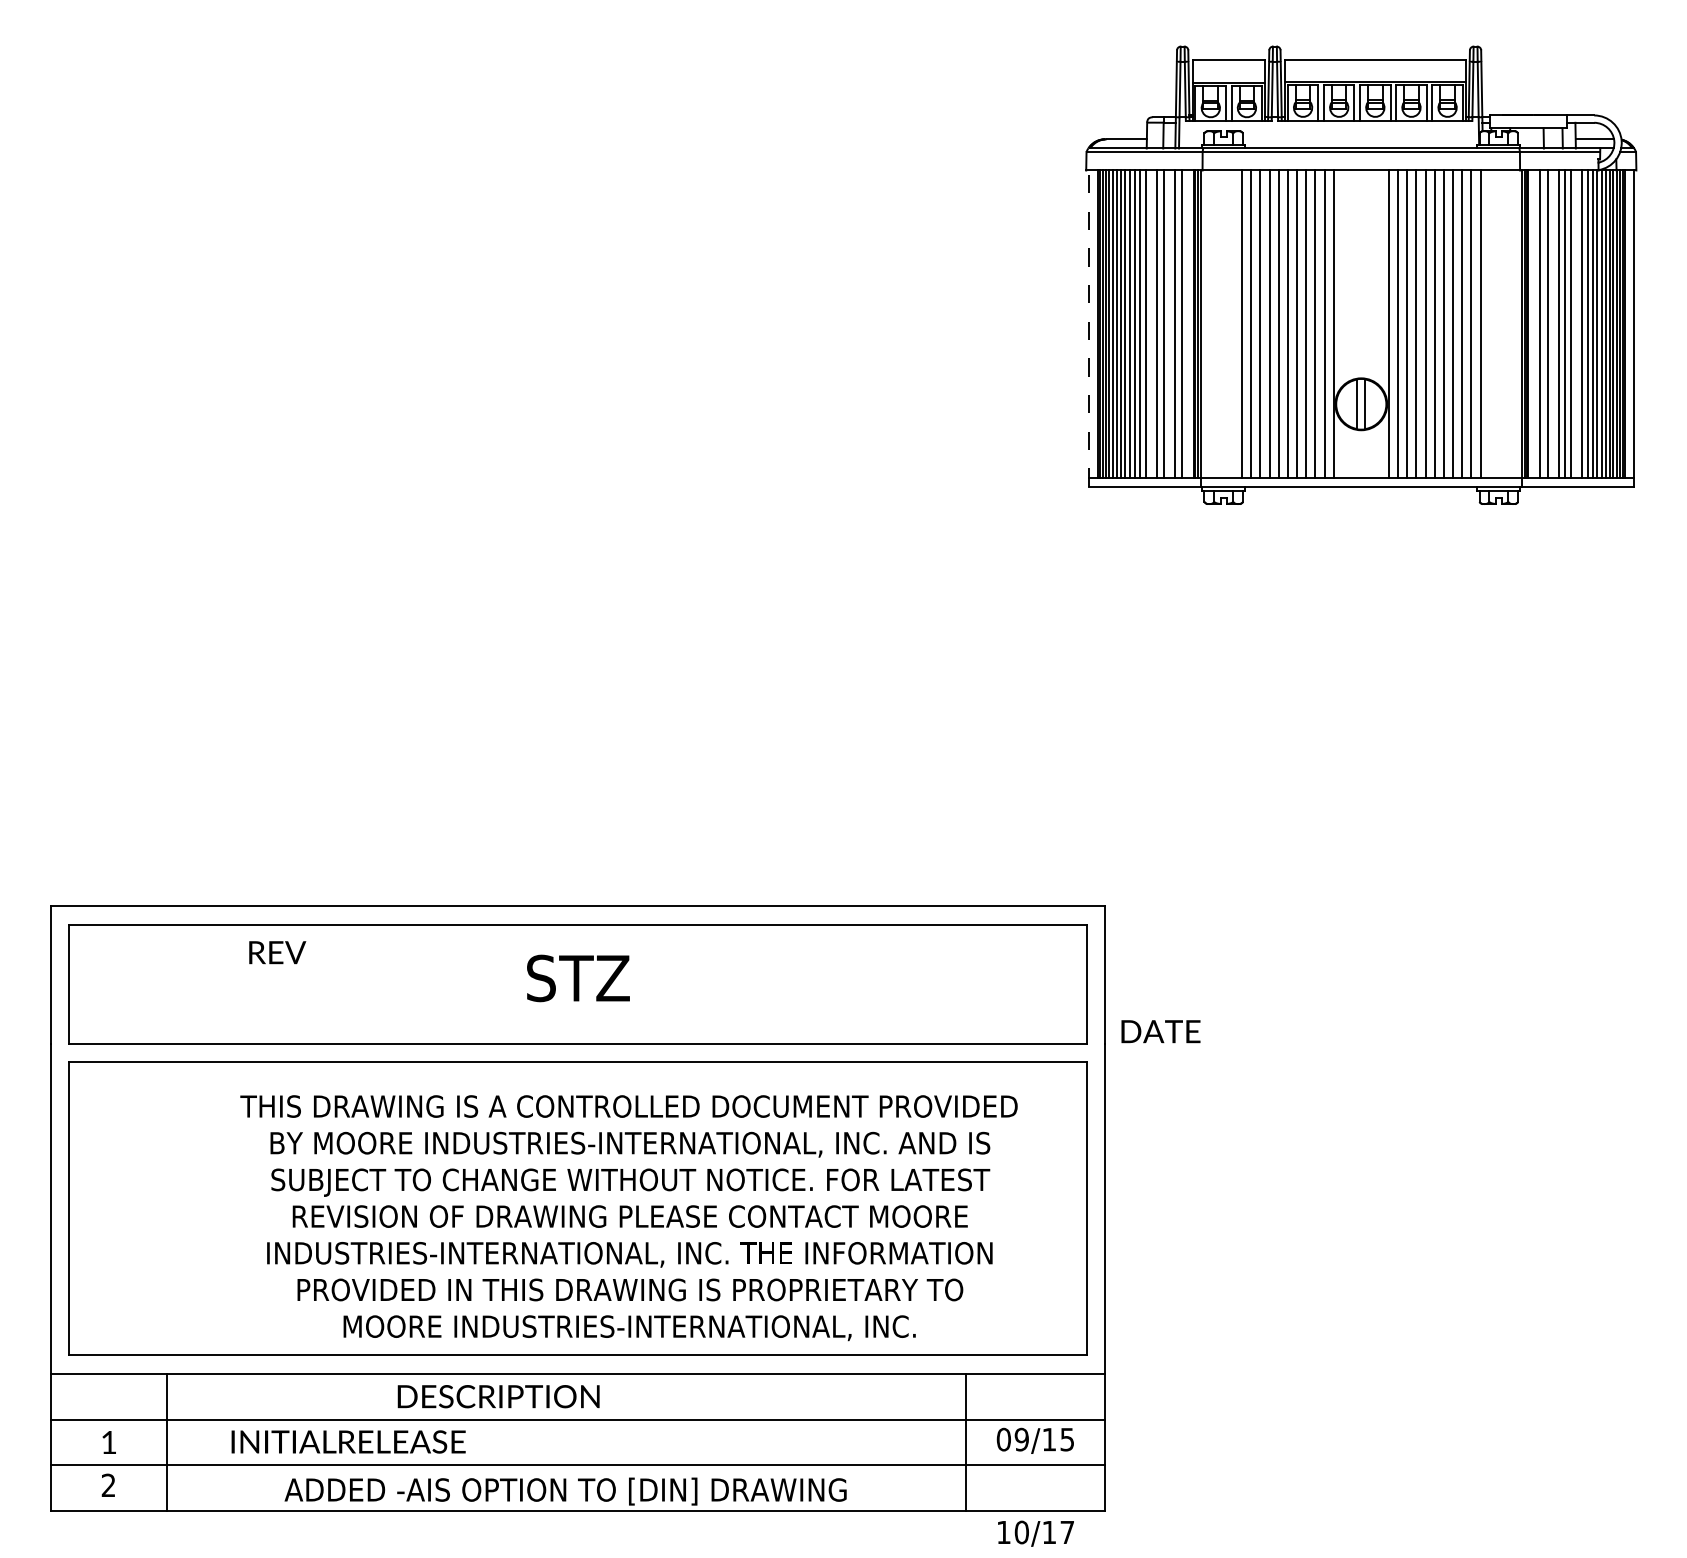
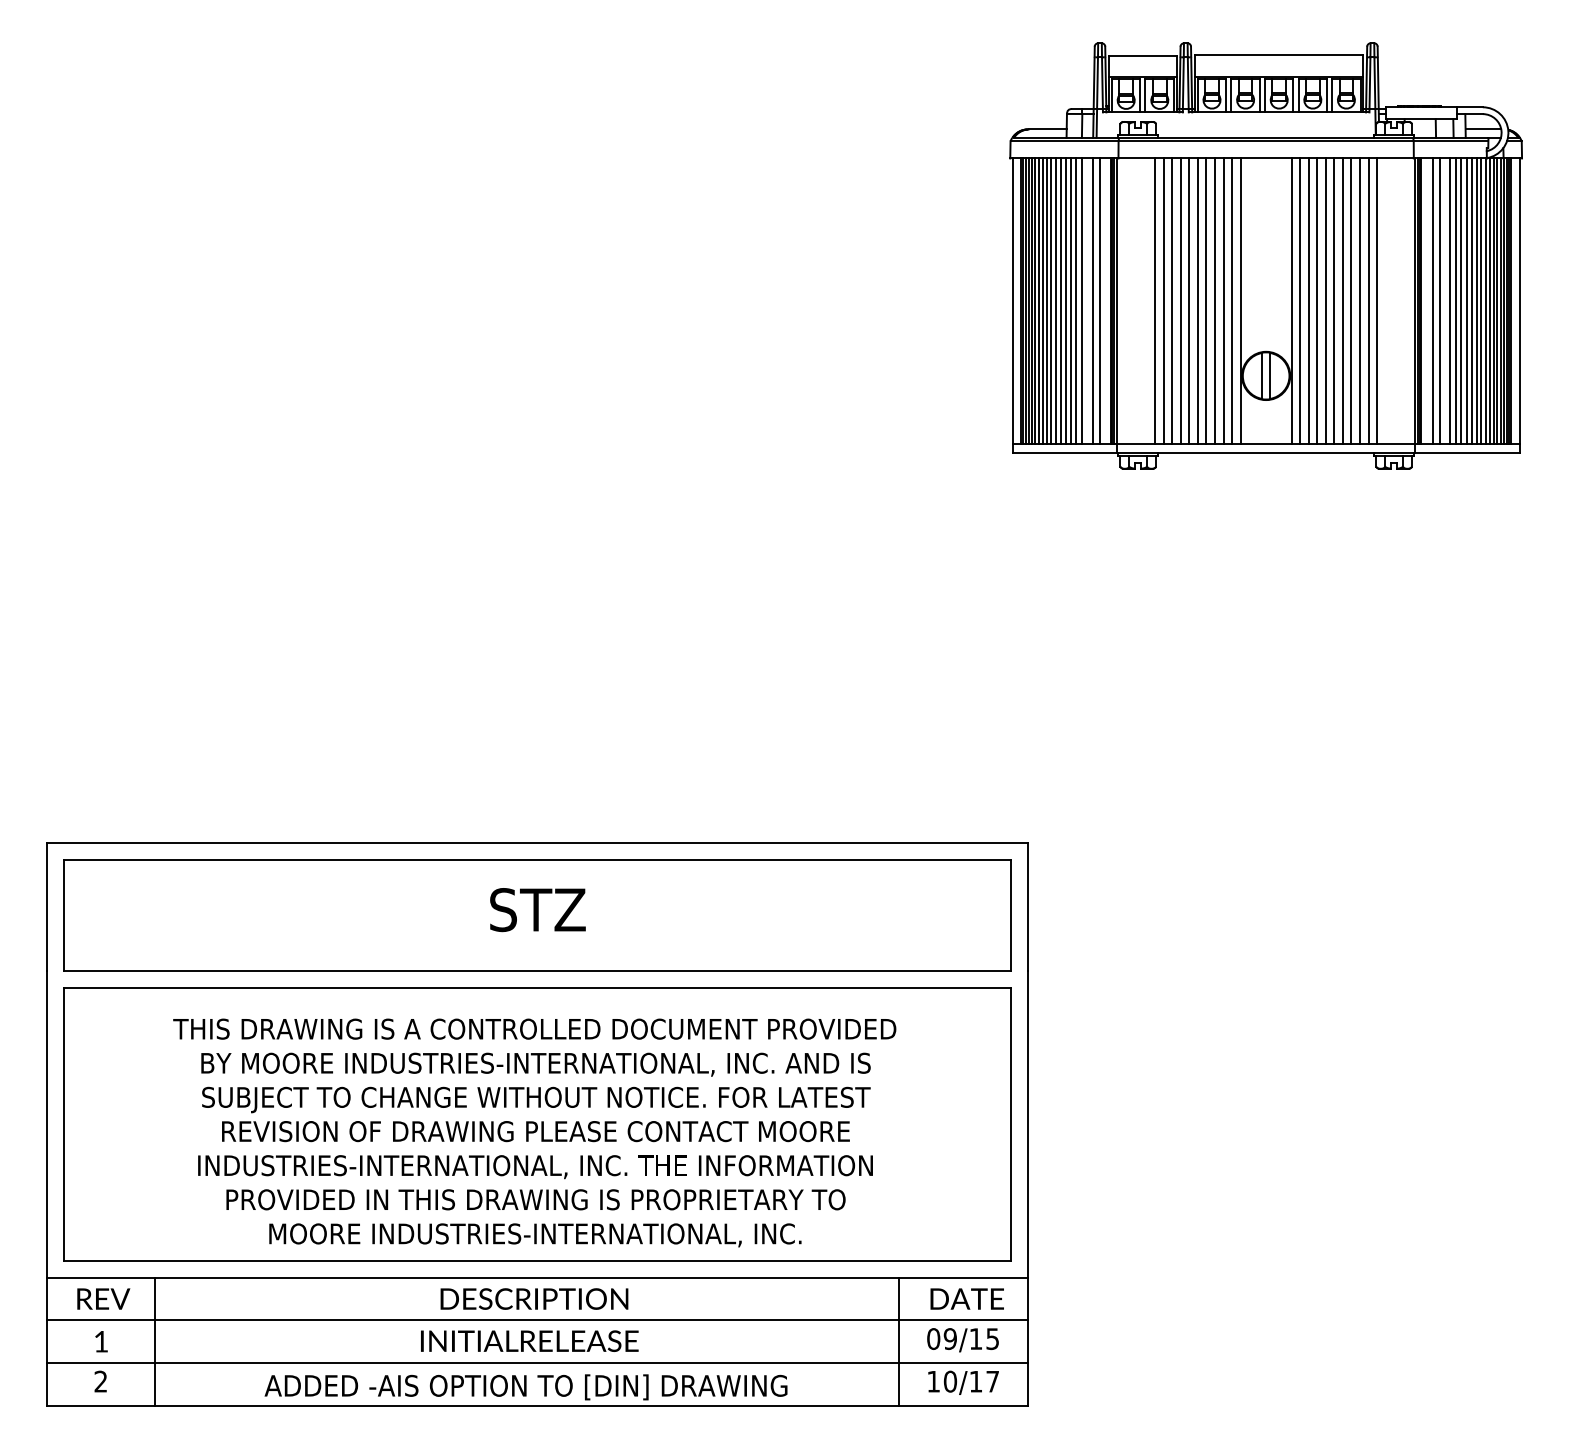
line: (1151, 323) -> (1071, 300), added
line: (1576, 323) -> (1466, 300), added
line: (1088, 328) -> (1012, 305), dashed -> solid
text: (277, 952) -> (103, 1298), moved
text: (1160, 1031) -> (966, 1298), moved
text: (628, 1218) -> (534, 1133), moved
text: (498, 1396) -> (534, 1298), moved
text: (348, 1441) -> (529, 1340), moved
text: (1035, 1533) -> (963, 1382), moved

